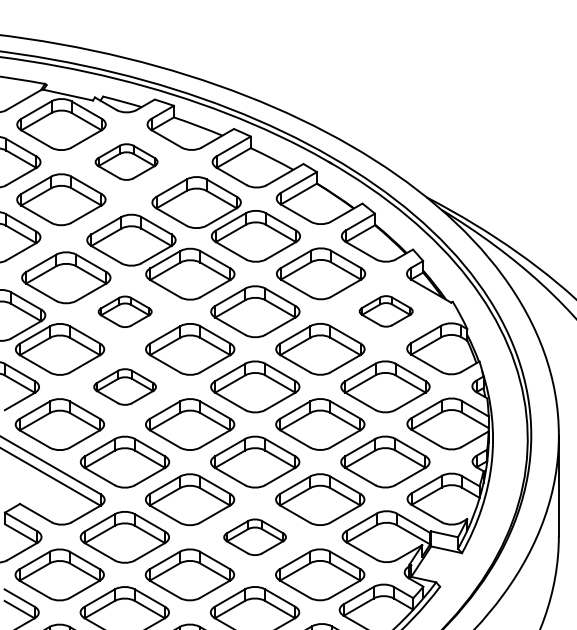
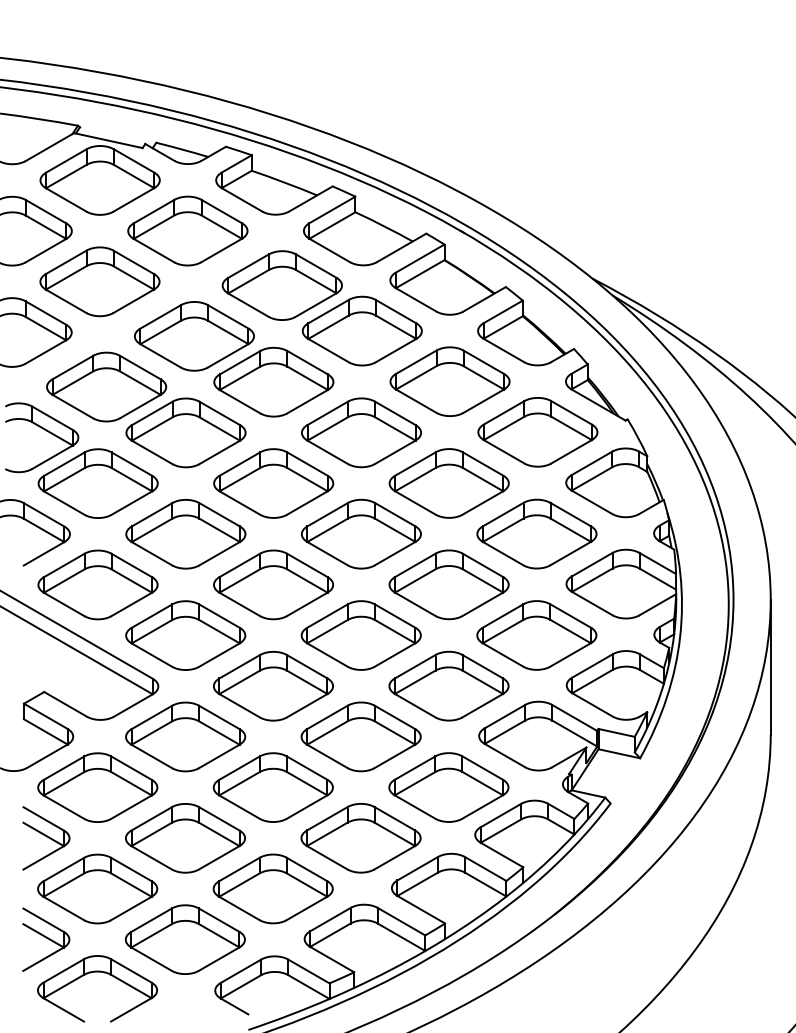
part: (126, 161) -> (187, 230), size x1.43
part: (124, 311) -> (185, 432), size x1.67
part: (385, 311) -> (537, 432), size x1.67
part: (124, 387) -> (185, 534), size x1.43
part: (254, 536) -> (360, 736), size x1.43

